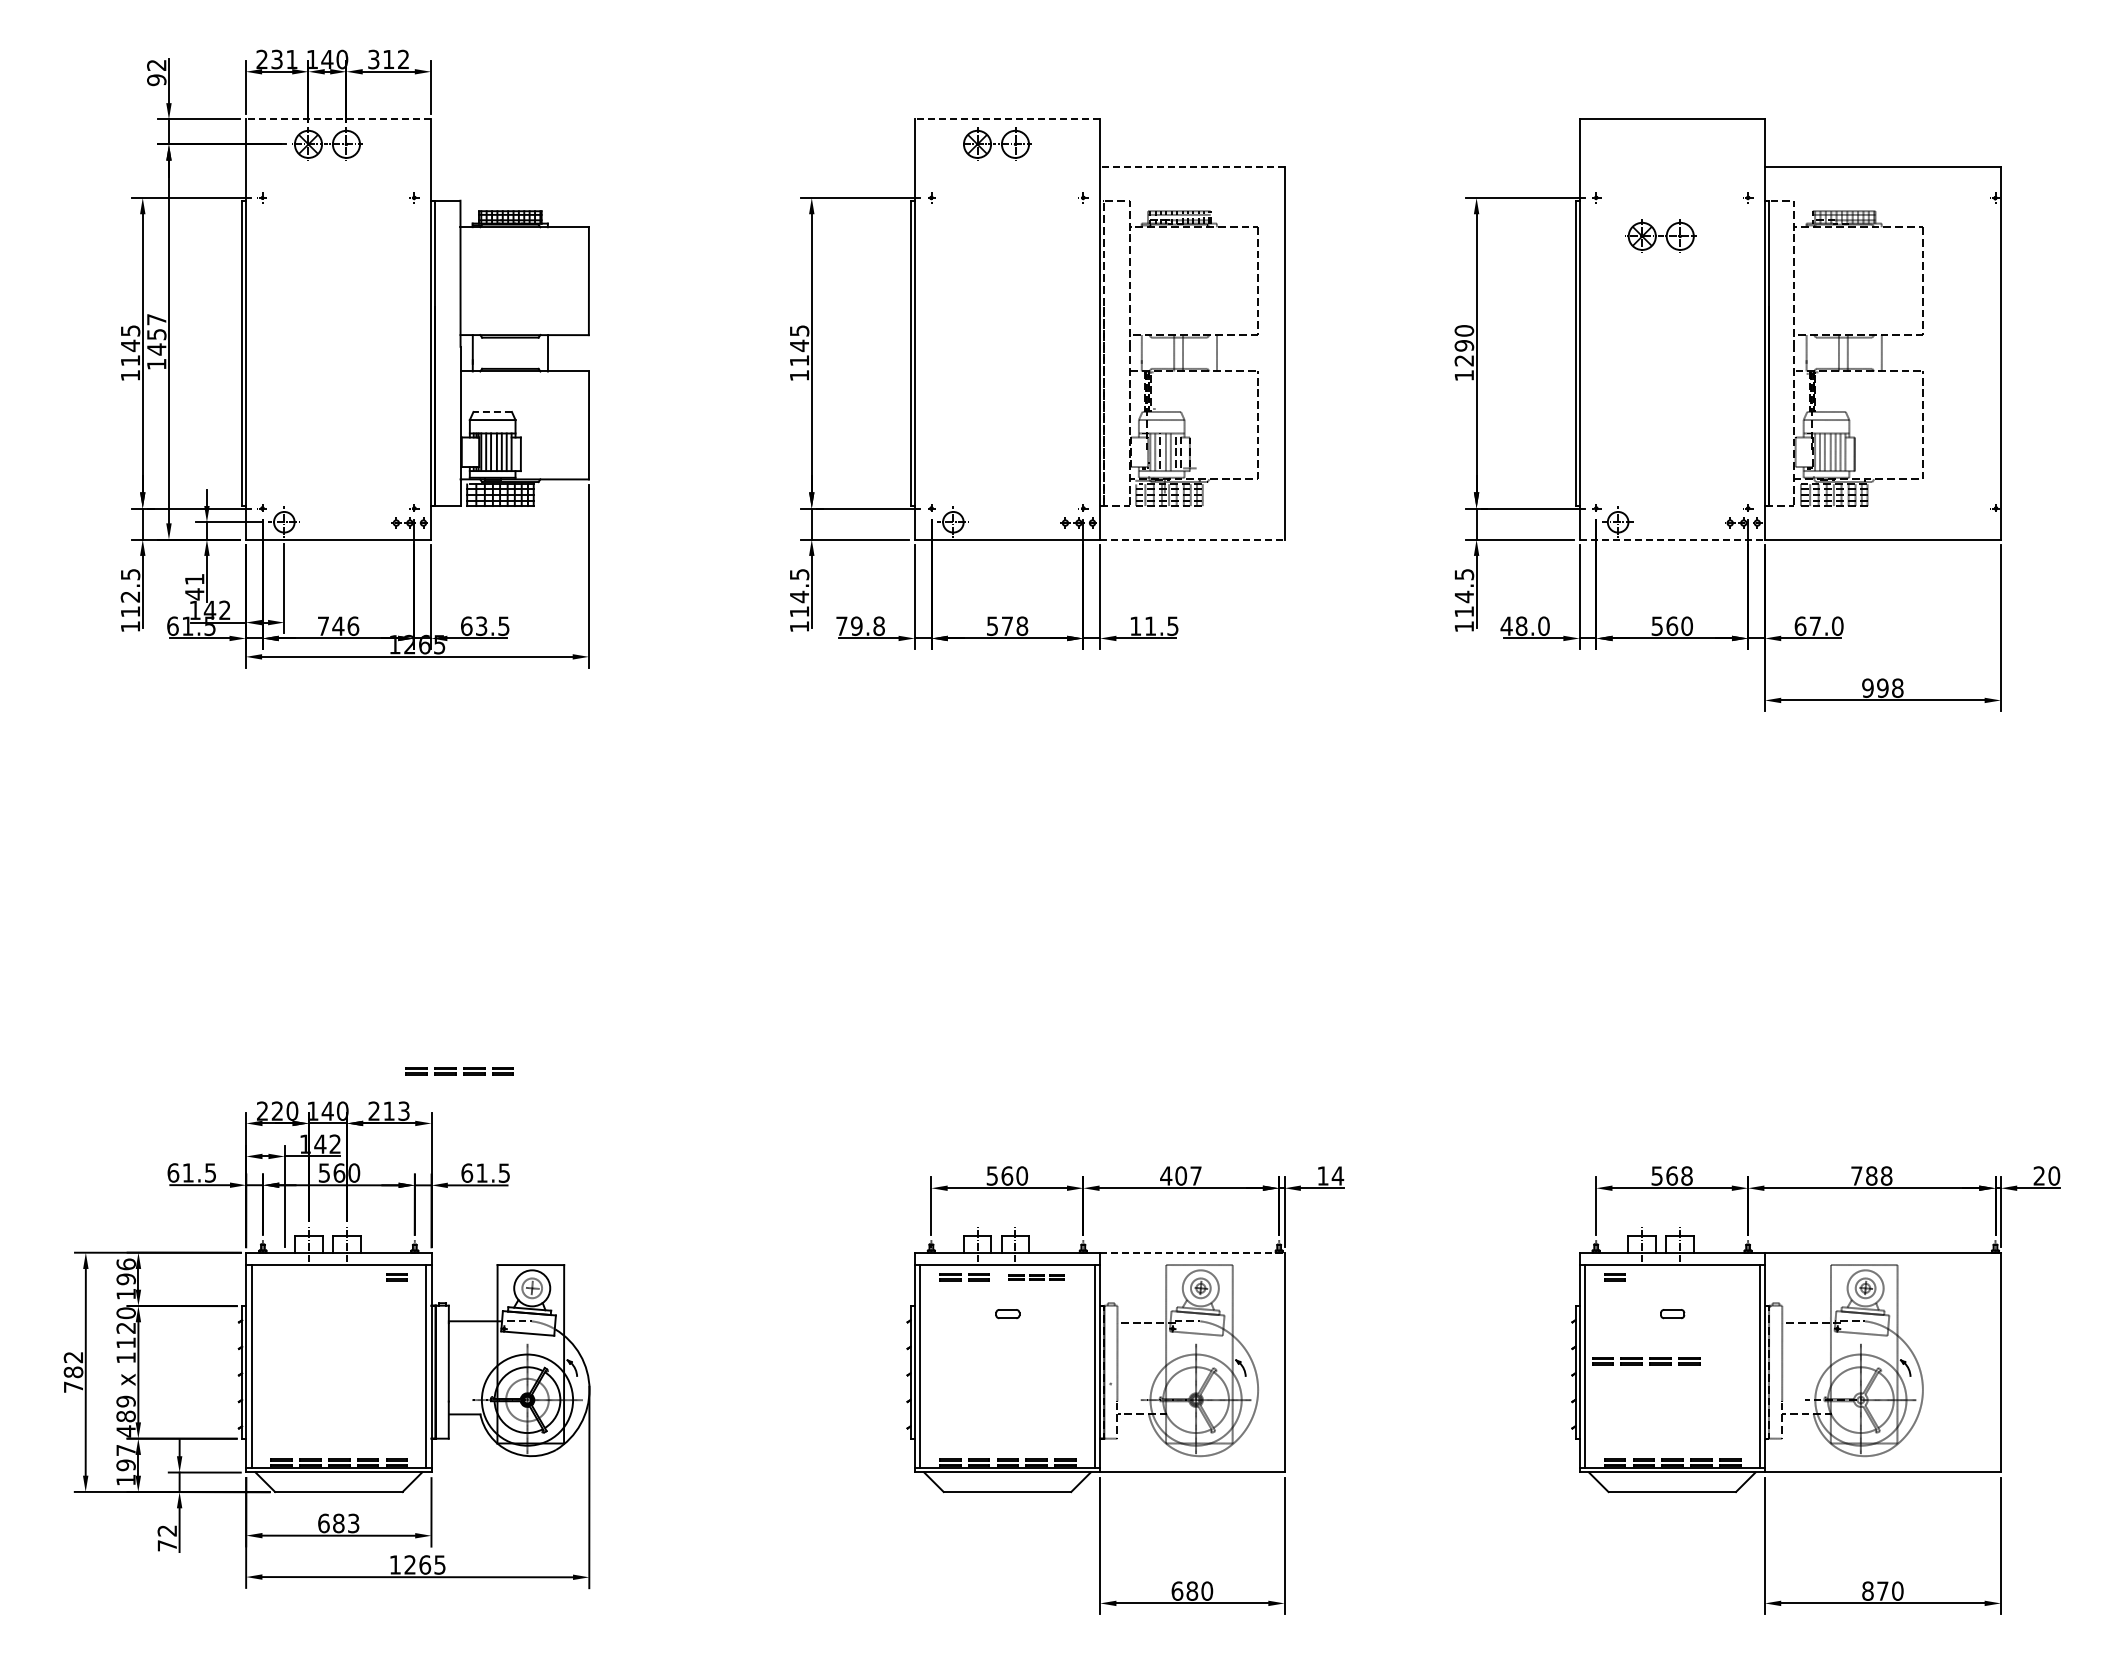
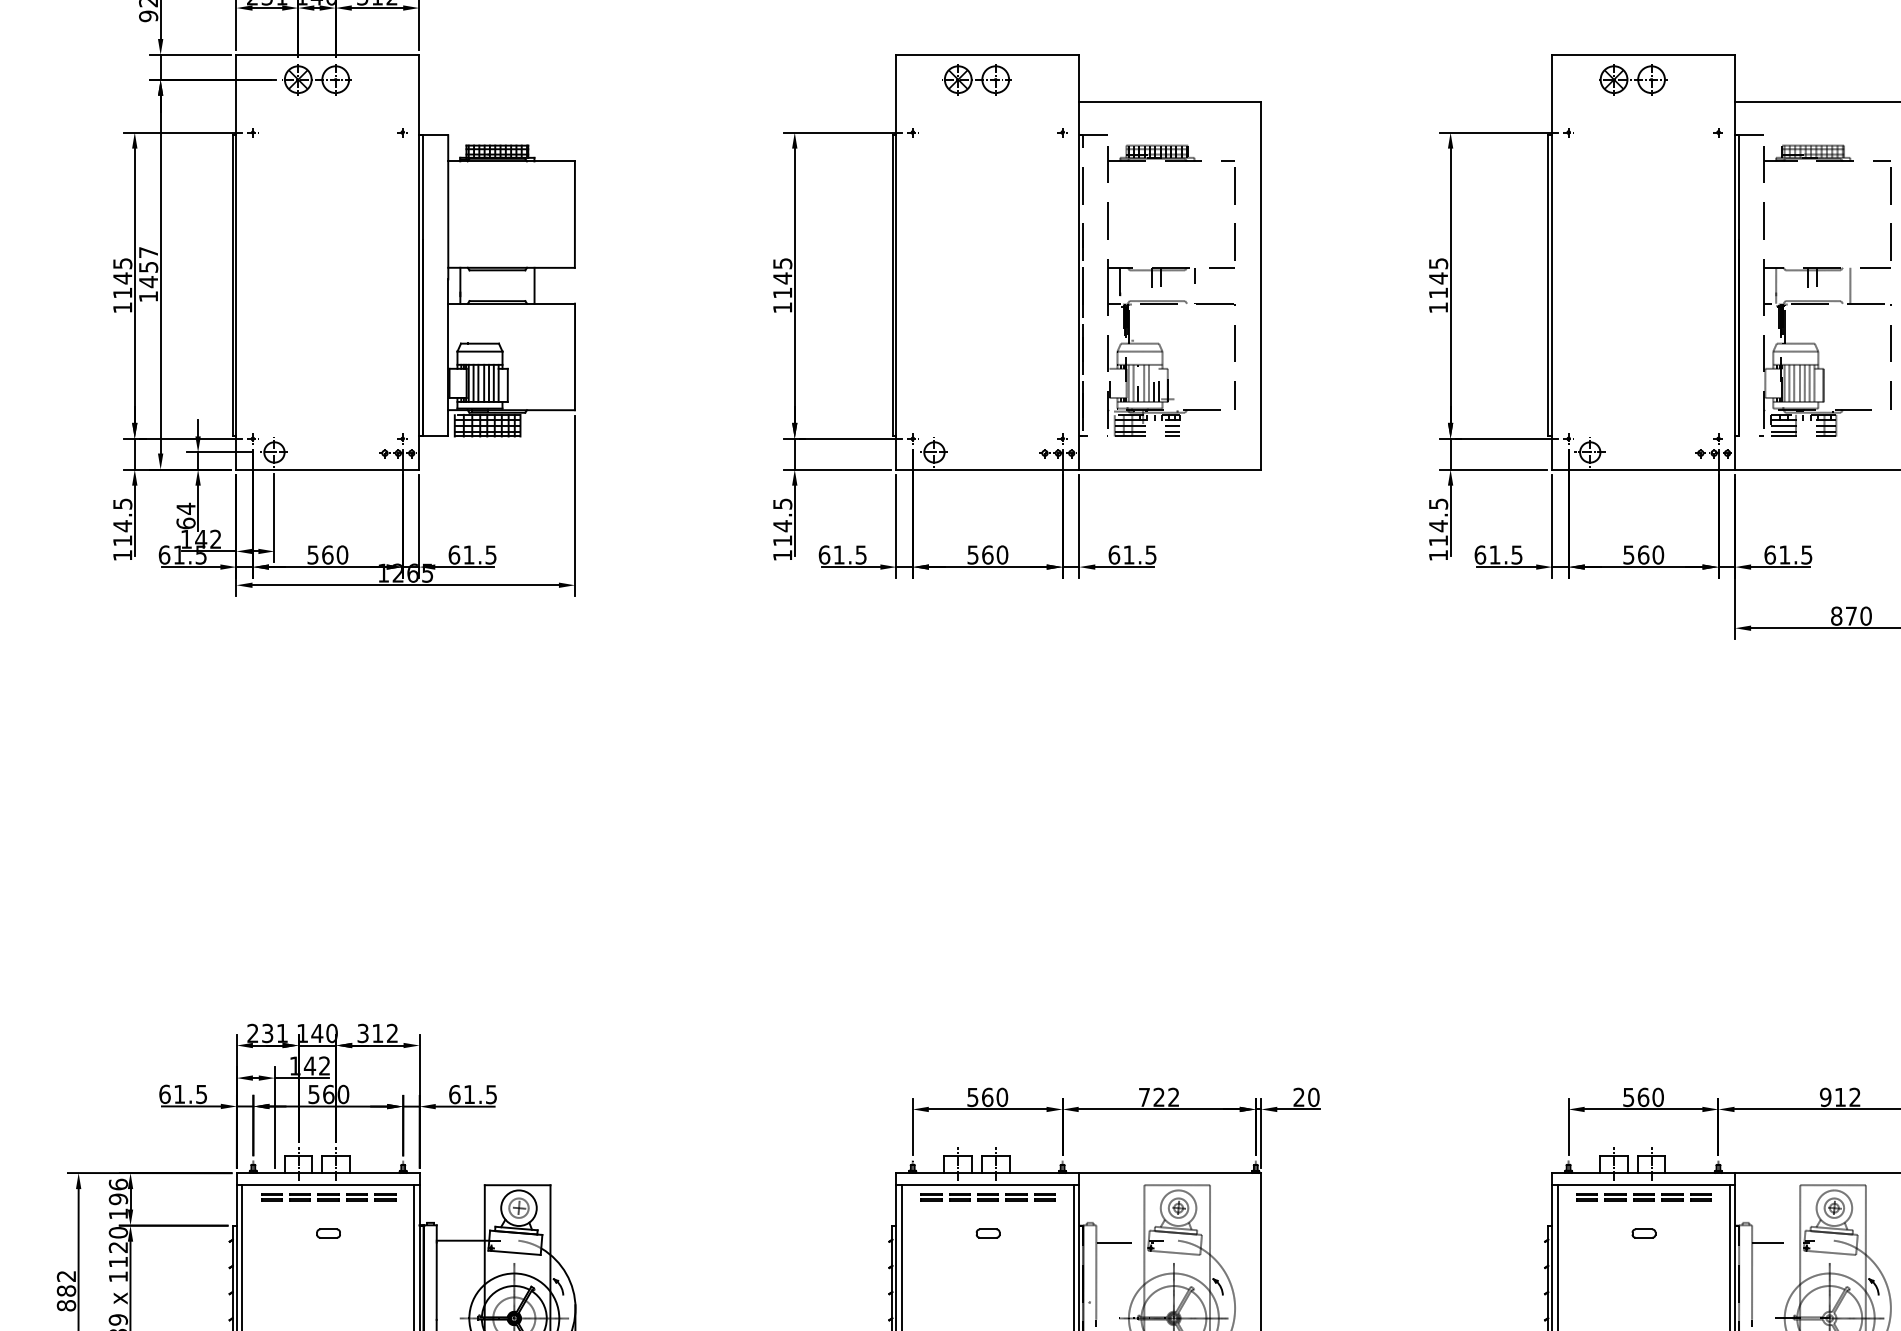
line: (338, 119) -> (327, 55), dashed -> solid
line: (1007, 119) -> (987, 55), dashed -> solid
line: (1191, 166) -> (1169, 101), dashed -> solid
part: (1660, 235) -> (1632, 78), moved
text: (1464, 345) -> (1438, 278), 1290 -> 1145
line: (492, 411) -> (479, 343), dashed -> solid
line: (1192, 539) -> (1170, 469), dashed -> solid
line: (1672, 539) -> (1643, 469), dashed -> solid
text: (194, 586) -> (185, 515), 41 -> 64
text: (129, 596) -> (121, 525), 112.5 -> 114.5
text: (1014, 625) -> (994, 554), 578 -> 560
text: (1135, 625) -> (1114, 554), 11.5 -> 61.5
text: (338, 626) -> (327, 555), 746 -> 560
text: (481, 626) -> (468, 555), 63.5 -> 61.5
text: (860, 626) -> (842, 555), 79.8 -> 61.5
text: (1524, 626) -> (1497, 555), 48.0 -> 61.5
text: (1826, 626) -> (1795, 555), 67.0 -> 61.5
text: (1882, 687) -> (1851, 615), 998 -> 870
part: (459, 1071) -> (314, 1197), moved
text: (284, 1110) -> (274, 1032), 220 -> 231
text: (388, 1110) -> (377, 1032), 213 -> 312
text: (1180, 1175) -> (1158, 1096), 407 -> 722
text: (1330, 1175) -> (1306, 1096), 14 -> 20
text: (1686, 1175) -> (1657, 1096), 568 -> 560
text: (1871, 1175) -> (1840, 1096), 788 -> 912
line: (1192, 1252) -> (1170, 1172), dashed -> solid
part: (1036, 1277) -> (1016, 1197), size x1.43
part: (338, 1314) -> (327, 1234), added
part: (1646, 1361) -> (1658, 1197), moved
text: (73, 1386) -> (66, 1305), 782 -> 882

